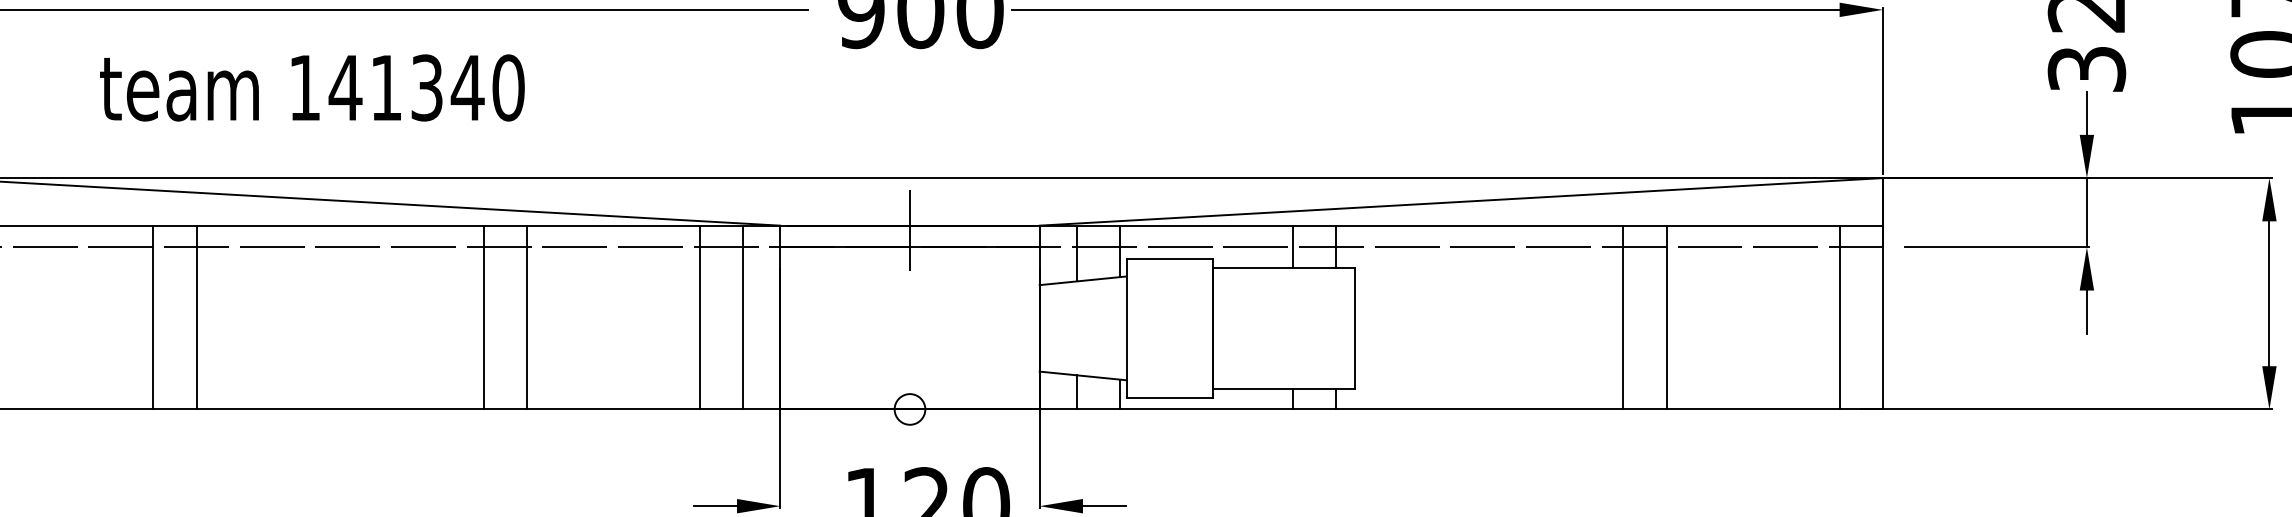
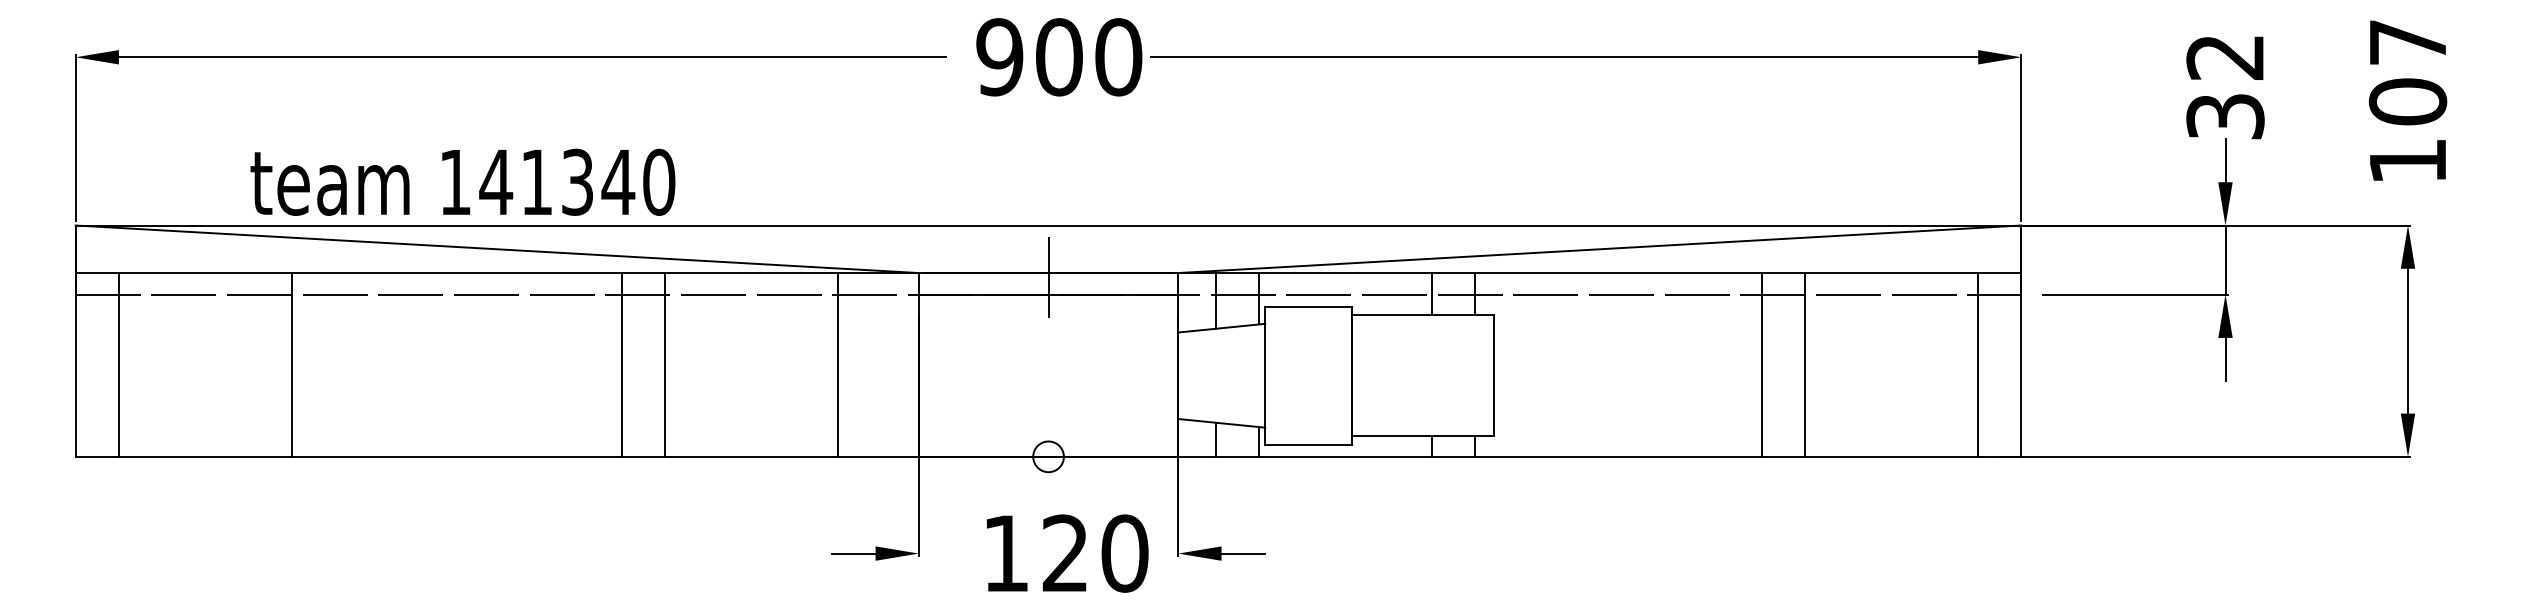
text: (311, 87) -> (462, 181), moved
line: (196, 317) -> (335, 364), removed
line: (742, 317) -> (881, 364), removed

